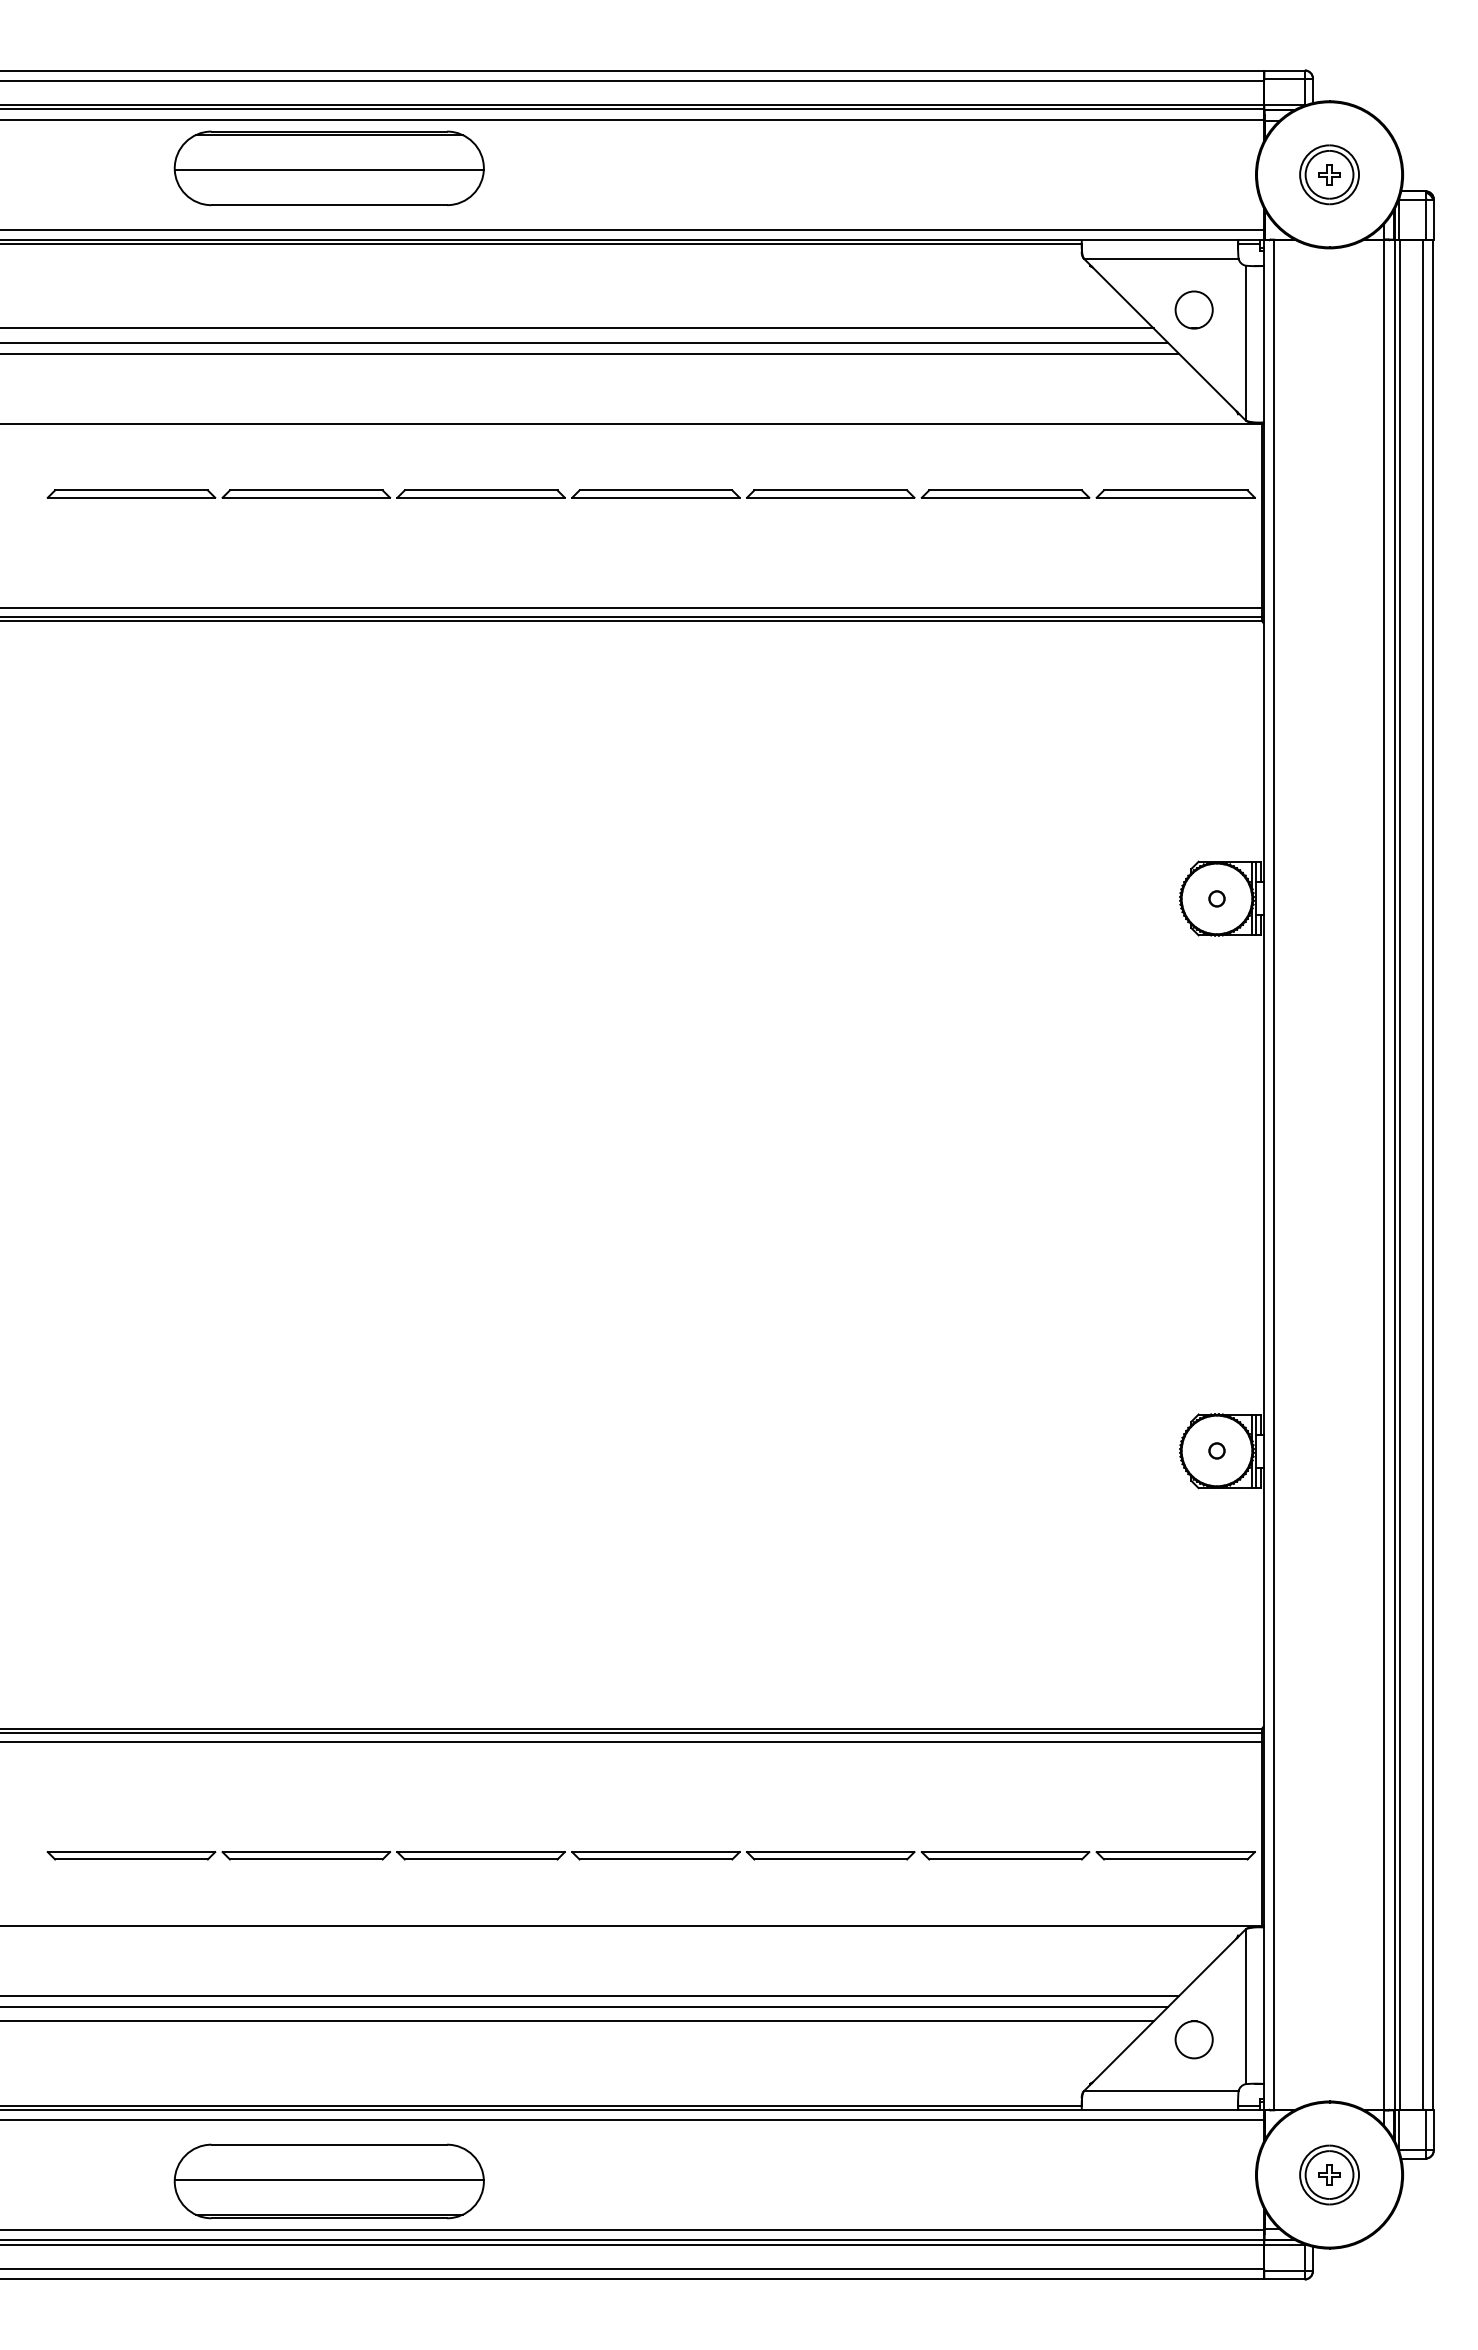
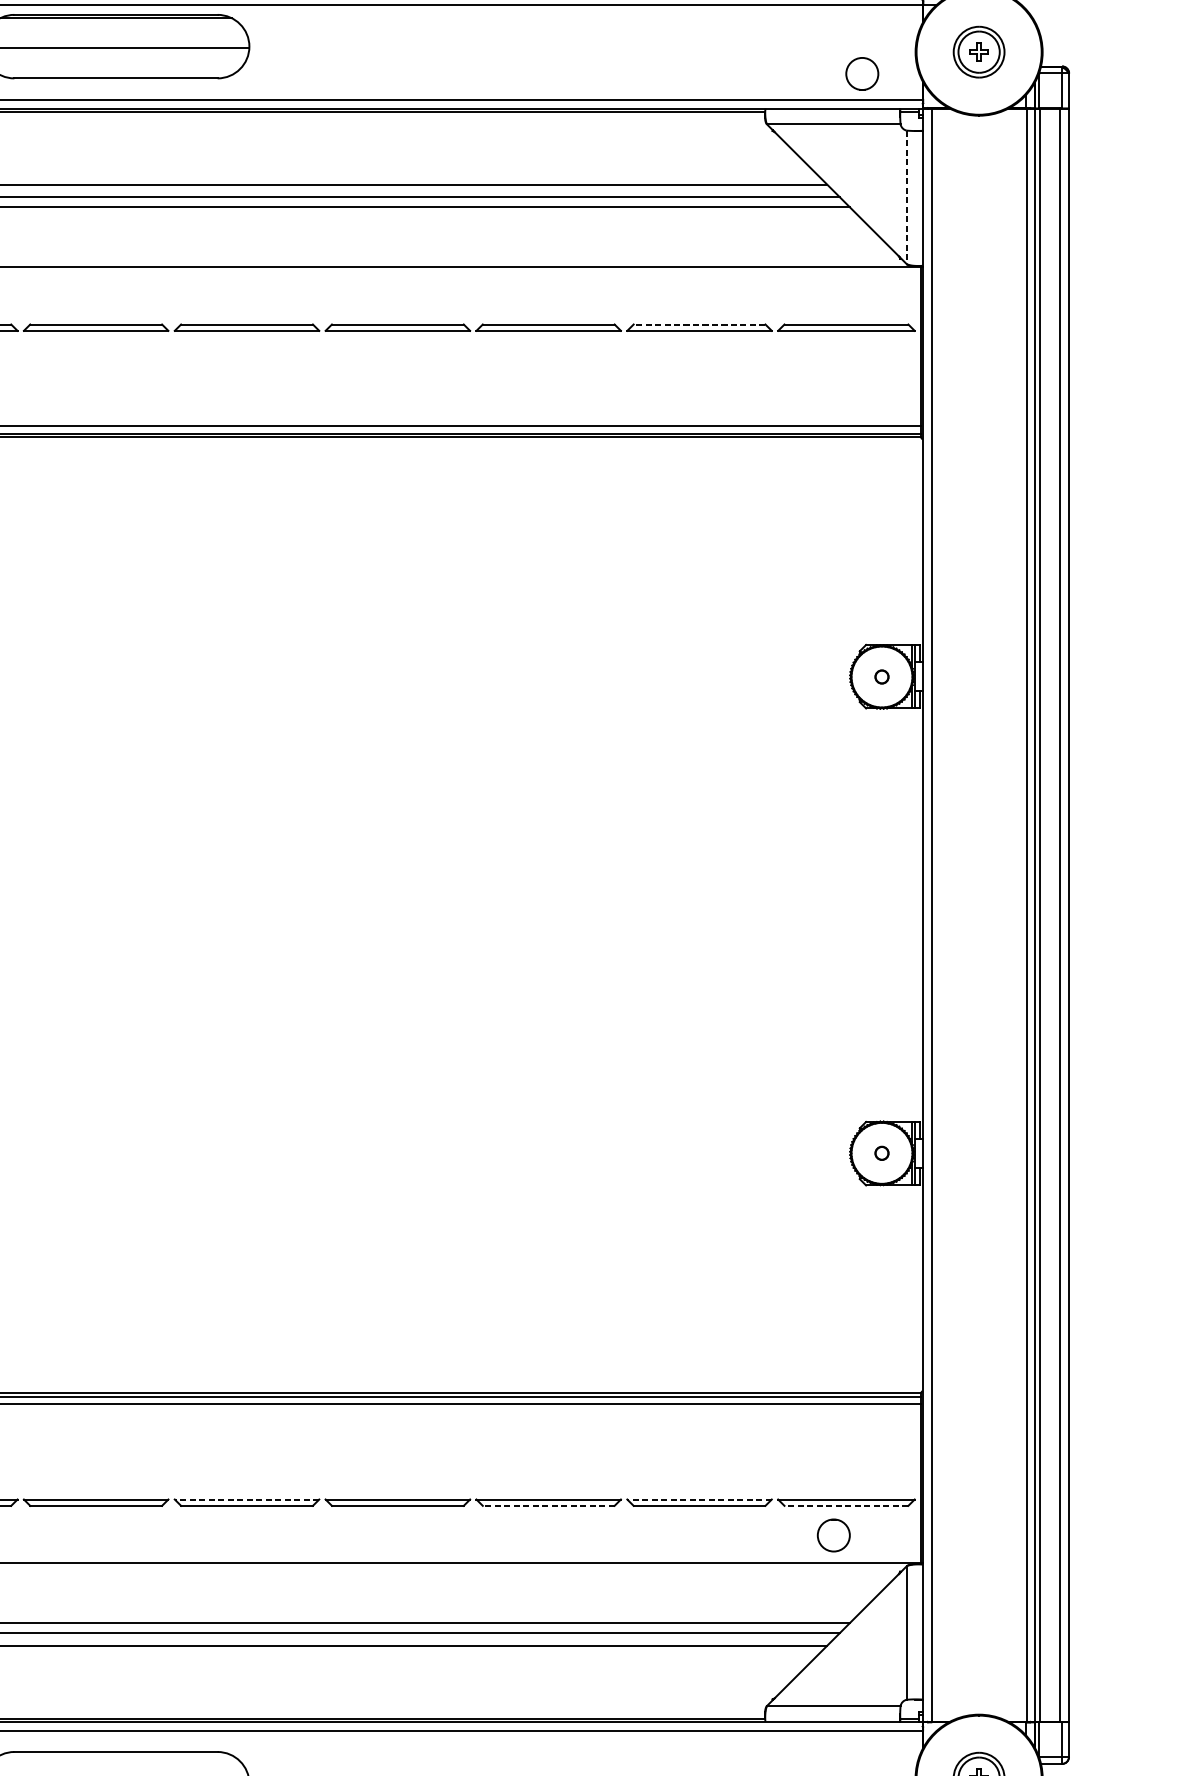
circle: (1193, 309) -> (861, 73), moved
line: (1245, 343) -> (906, 197), solid -> dashed
line: (1005, 490) -> (699, 324), solid -> dashed
line: (481, 1852) -> (247, 1499), solid -> dashed
line: (1005, 1852) -> (699, 1499), solid -> dashed
line: (830, 1859) -> (548, 1505), solid -> dashed
line: (1175, 1859) -> (846, 1505), solid -> dashed
circle: (1193, 2039) -> (833, 1535), moved

